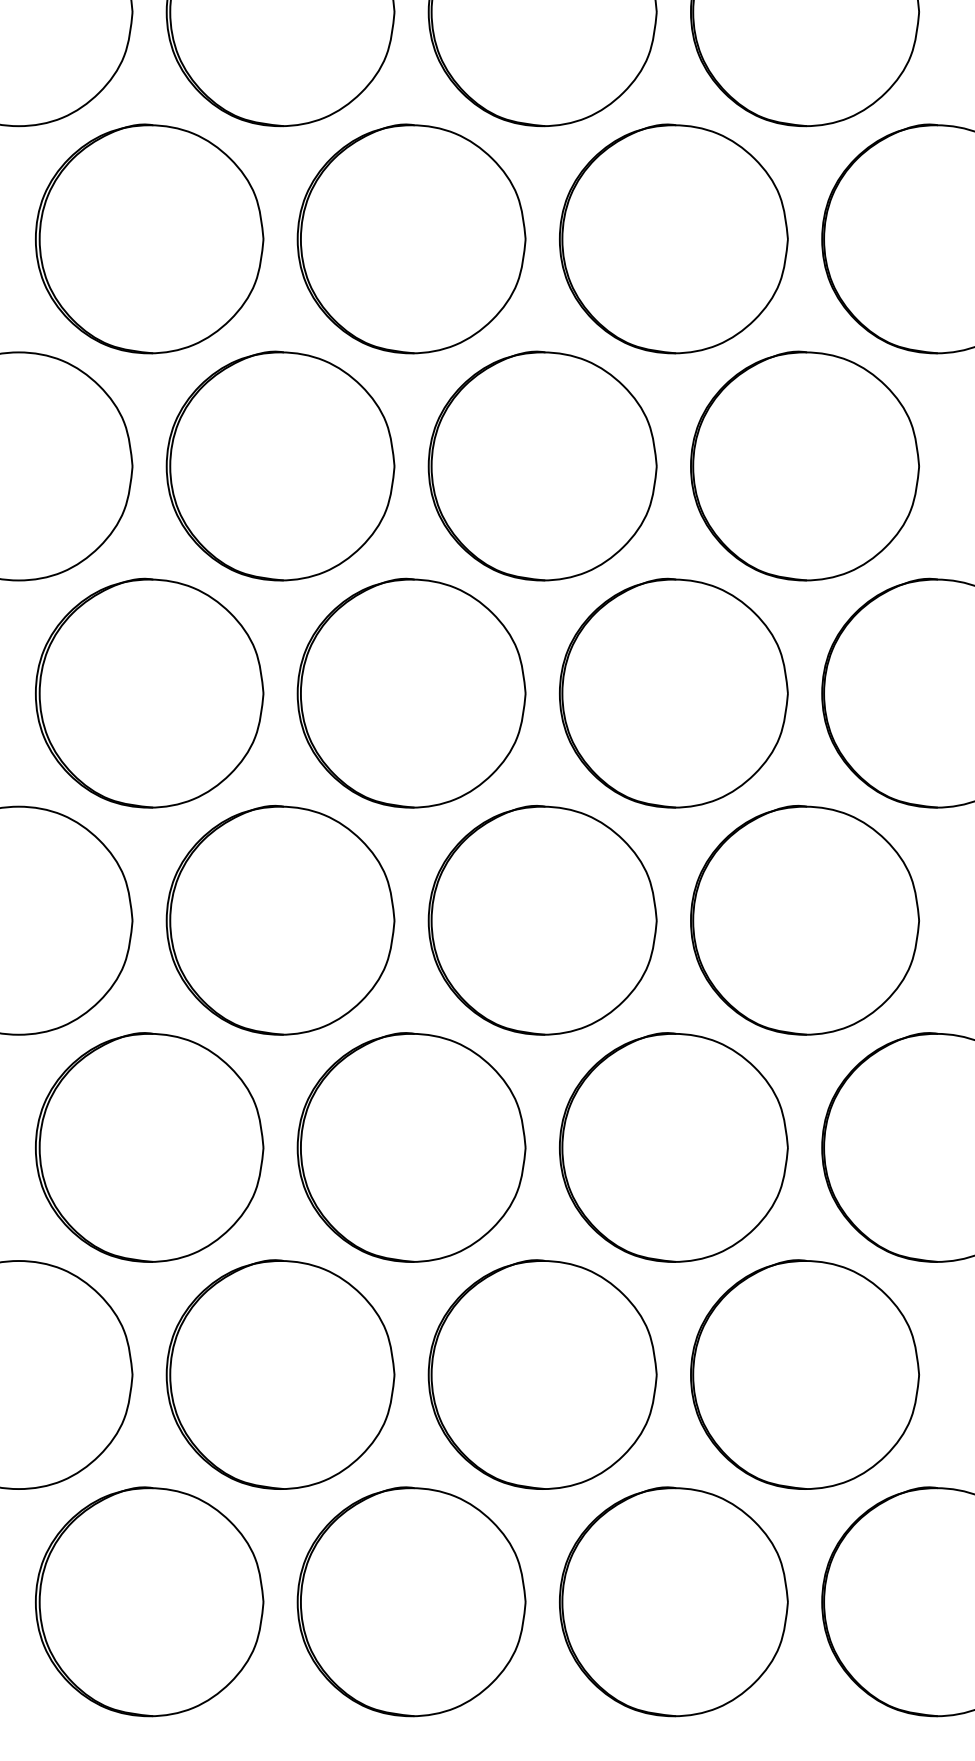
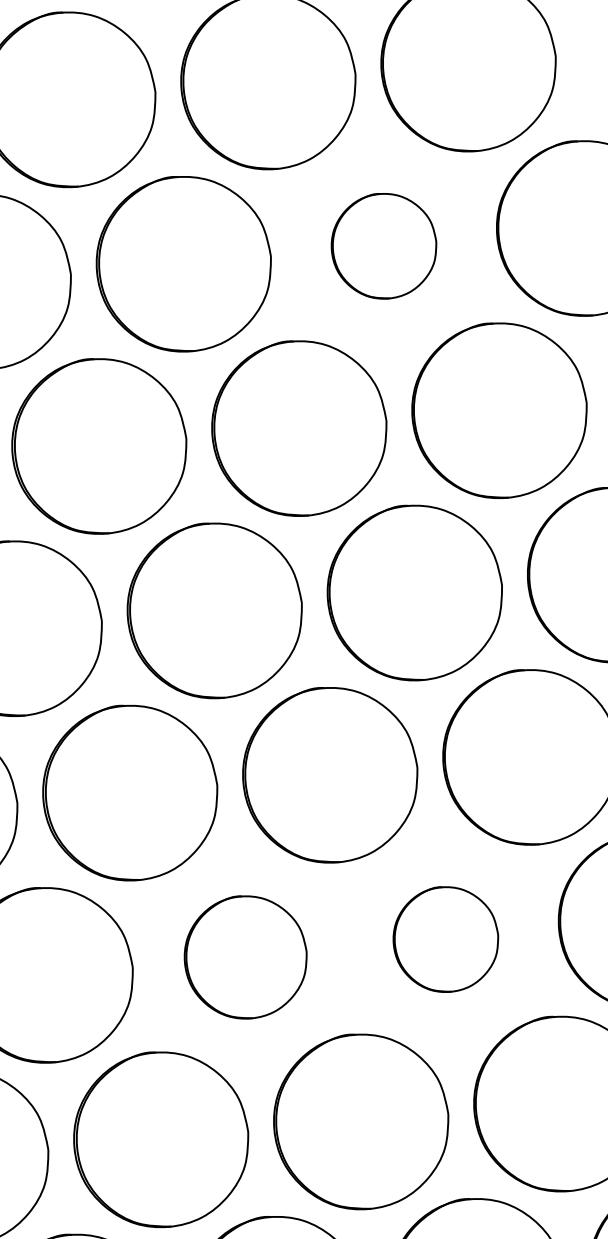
part: (673, 238) -> (383, 245), size x0.6
part: (411, 1147) -> (245, 957), size x0.7
part: (673, 1147) -> (445, 939), size x0.6

